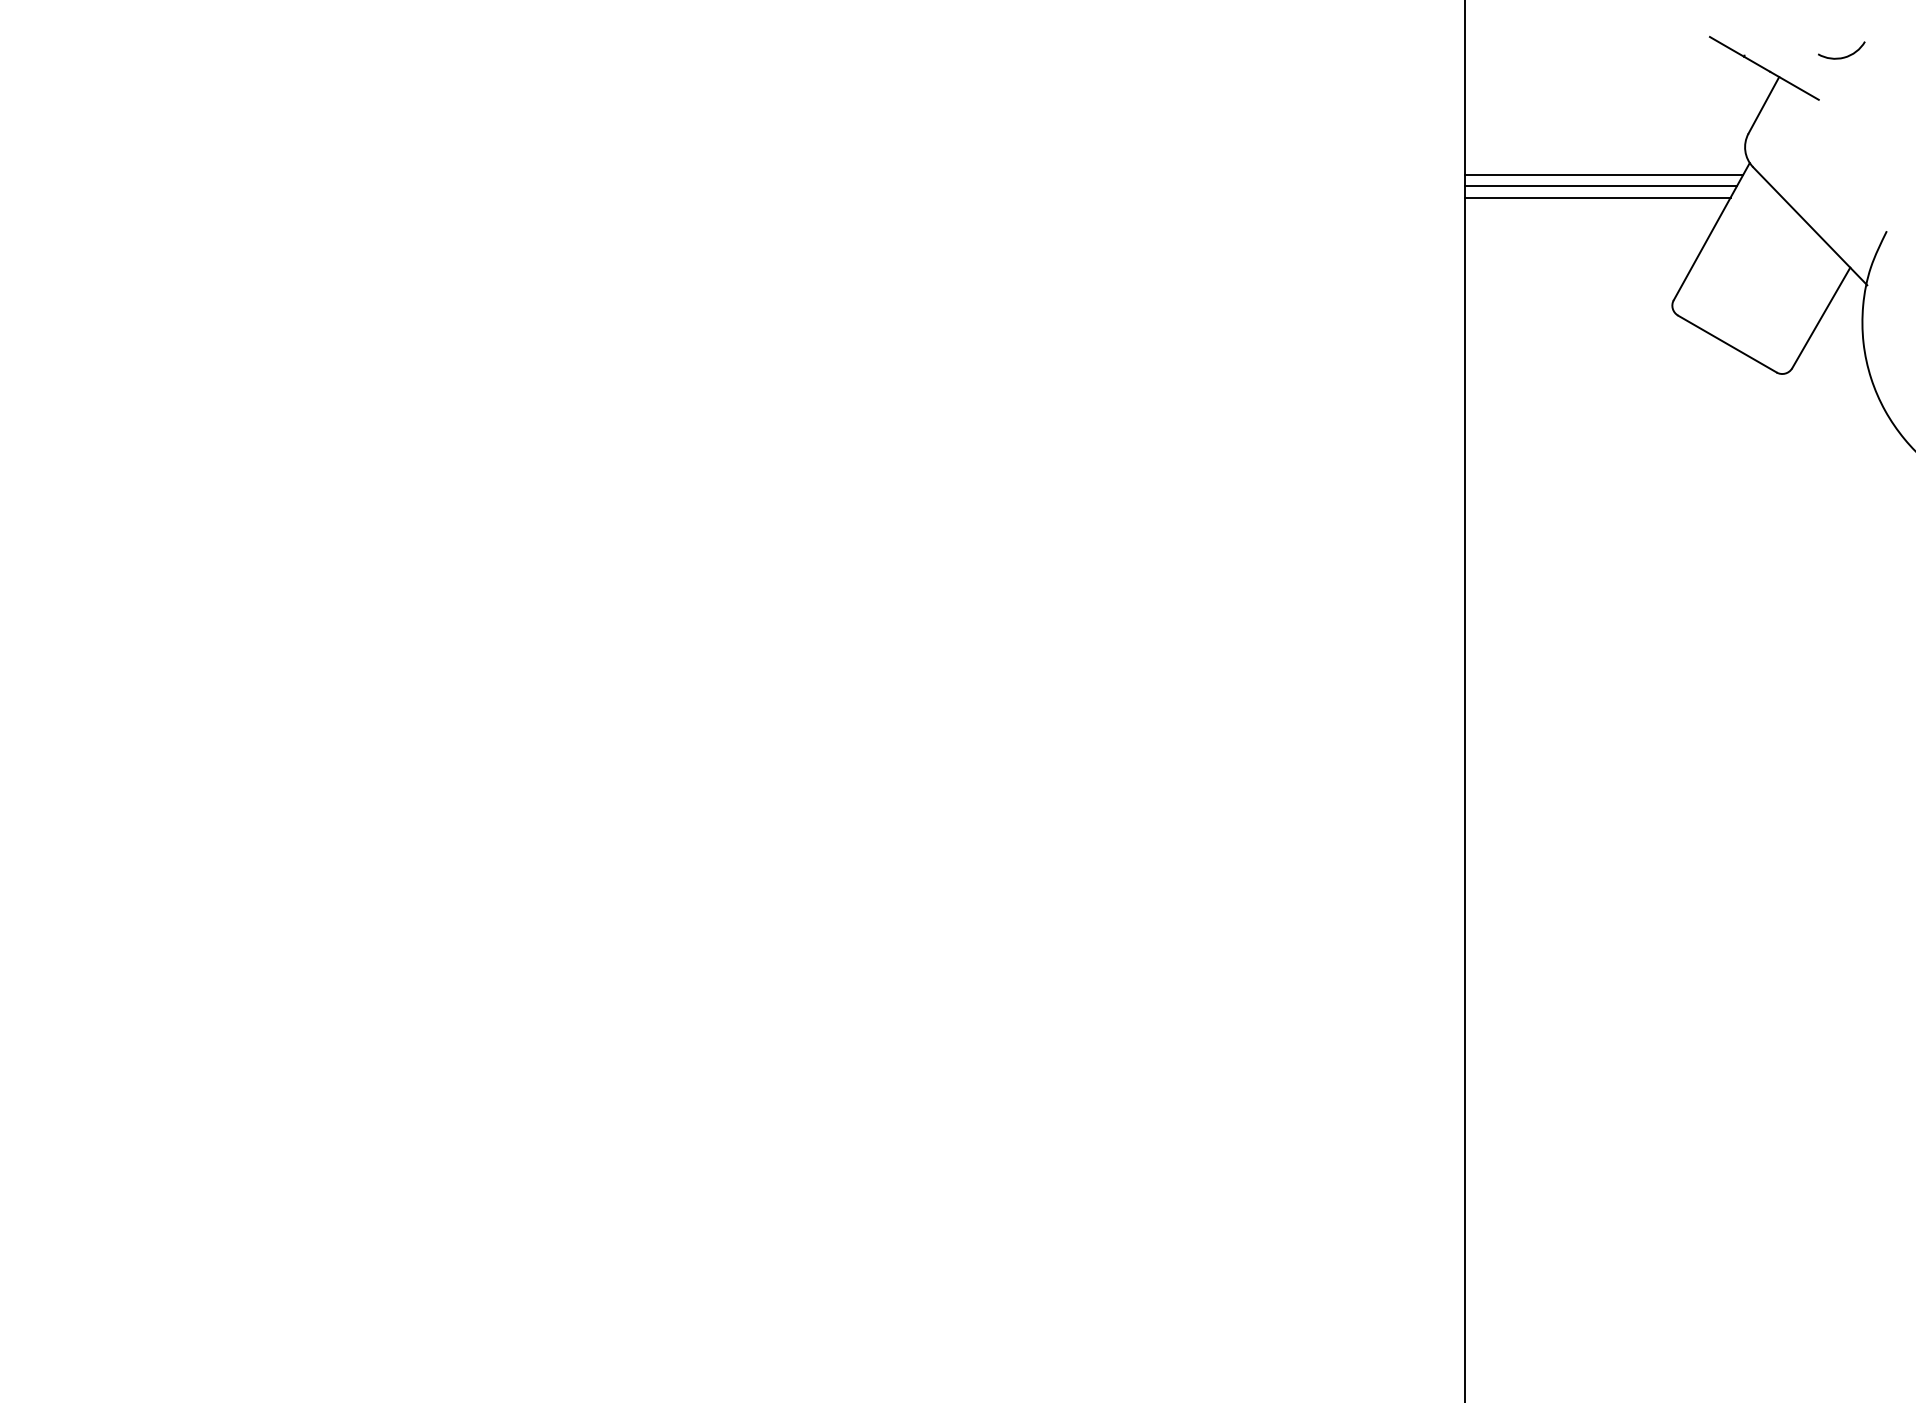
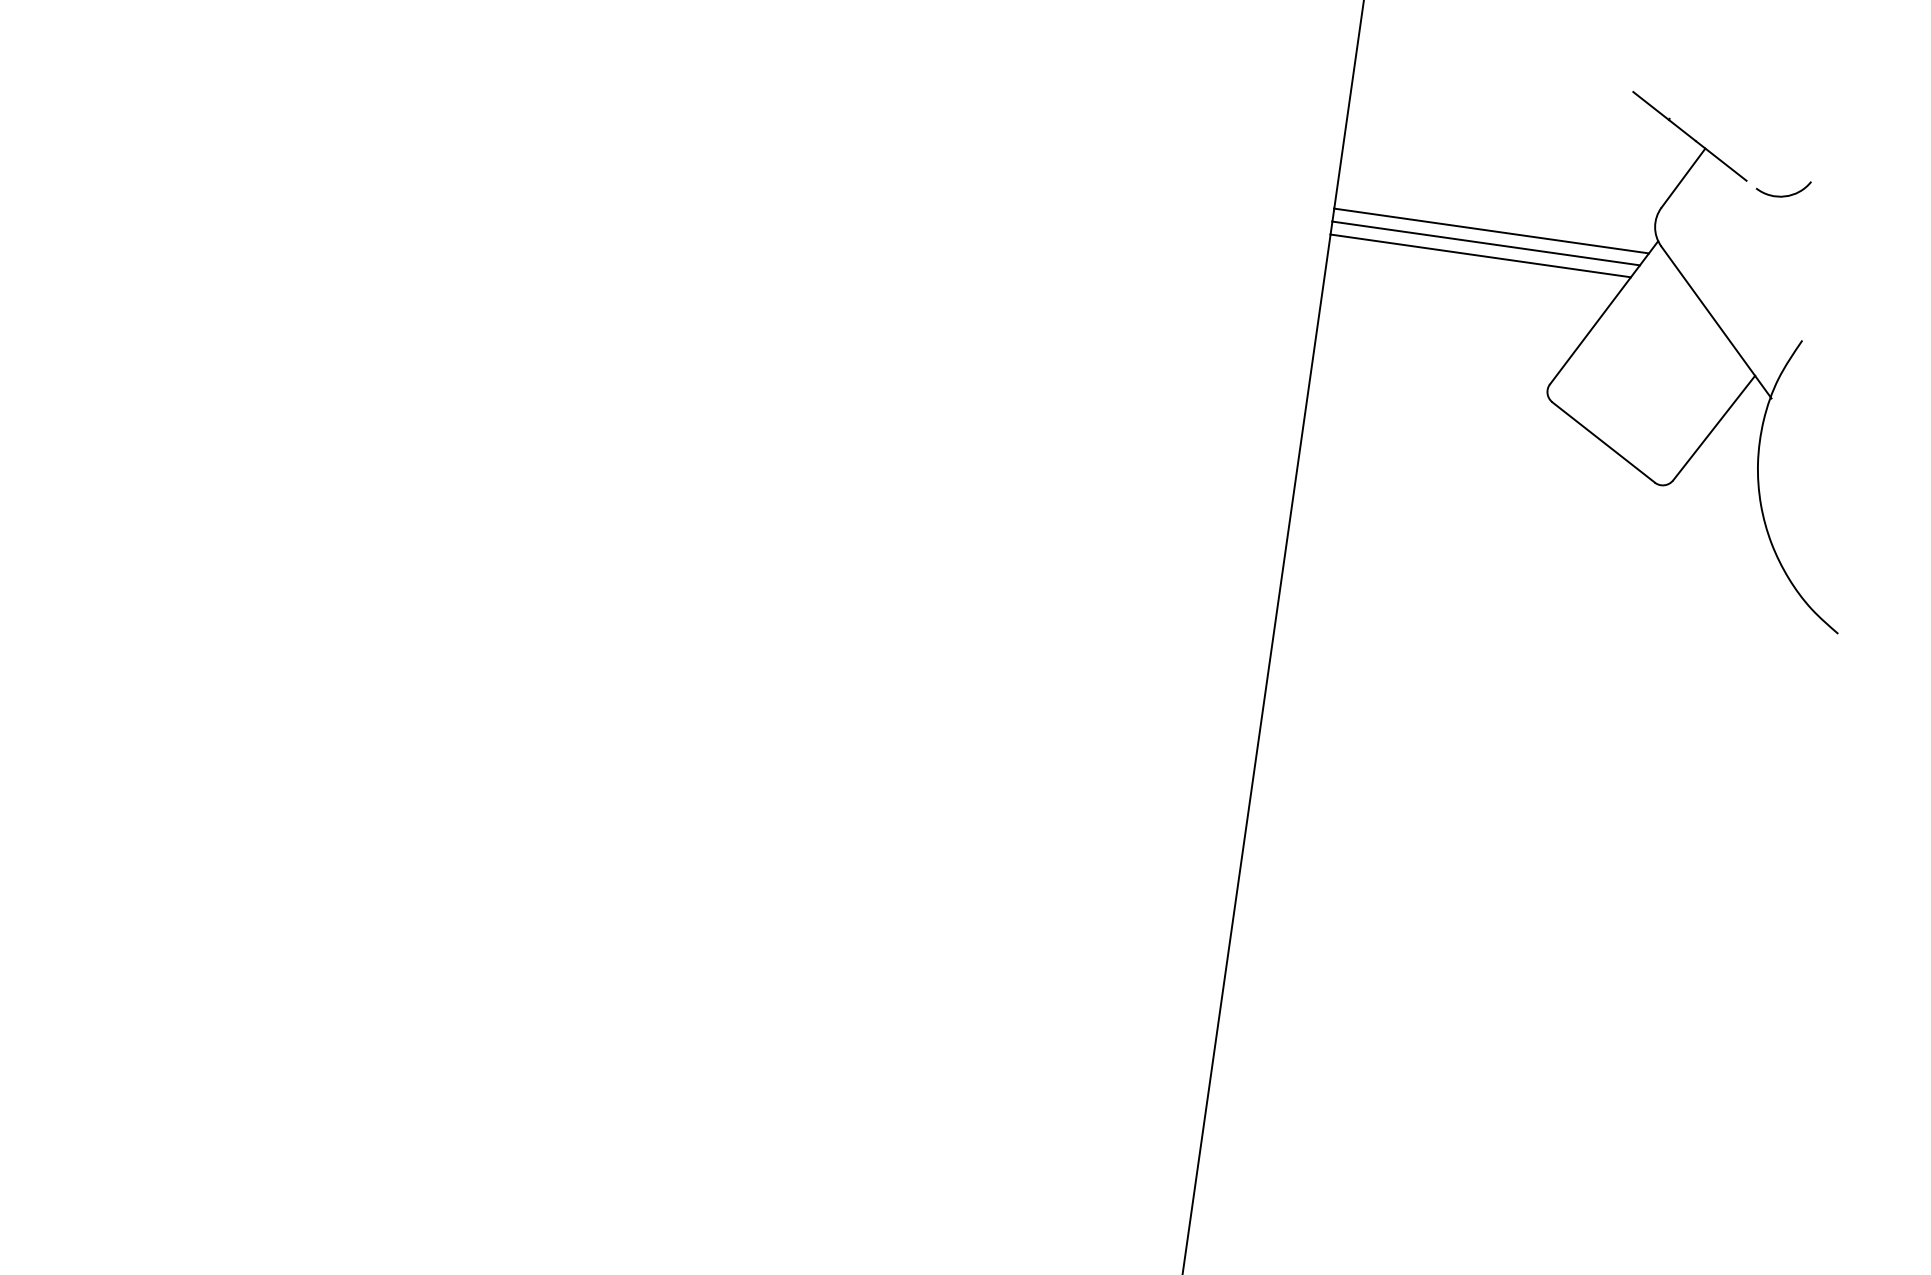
arc: (1843, 56) -> (1784, 195), moved

